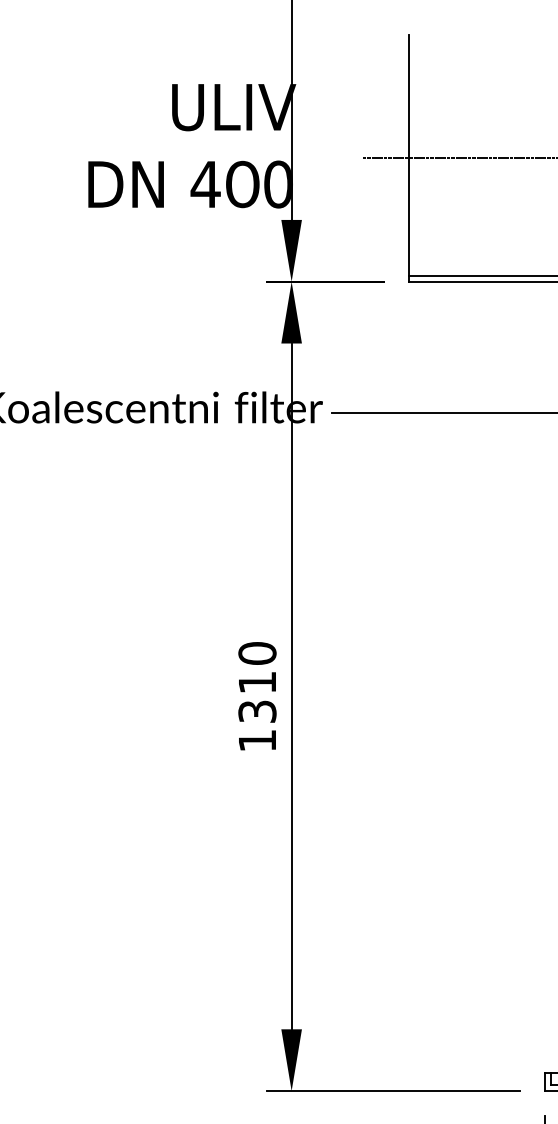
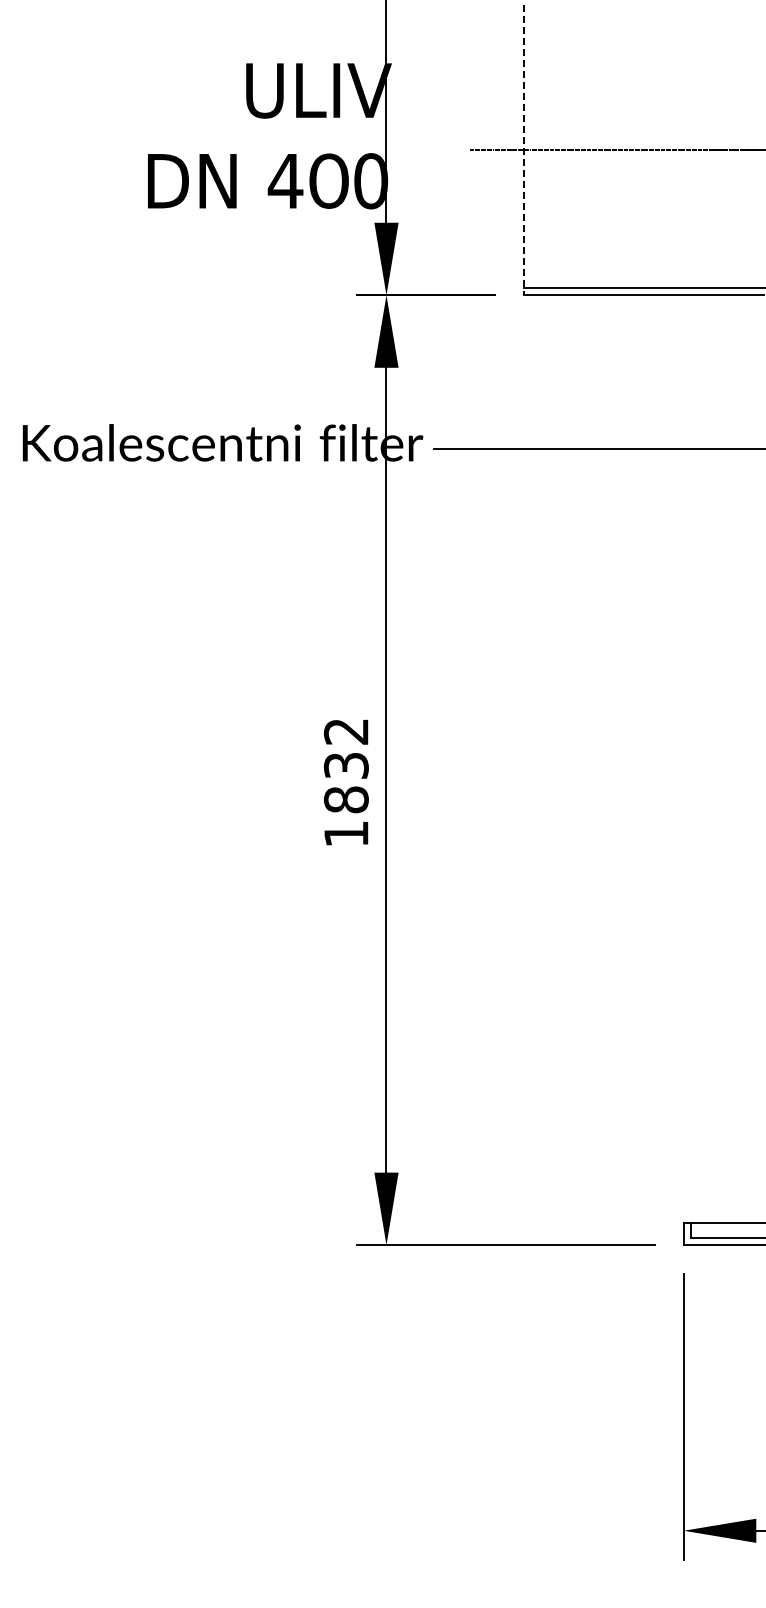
line: (409, 158) -> (524, 150), solid -> dashed
text: (256, 682) -> (345, 765), 1310 -> 1832

